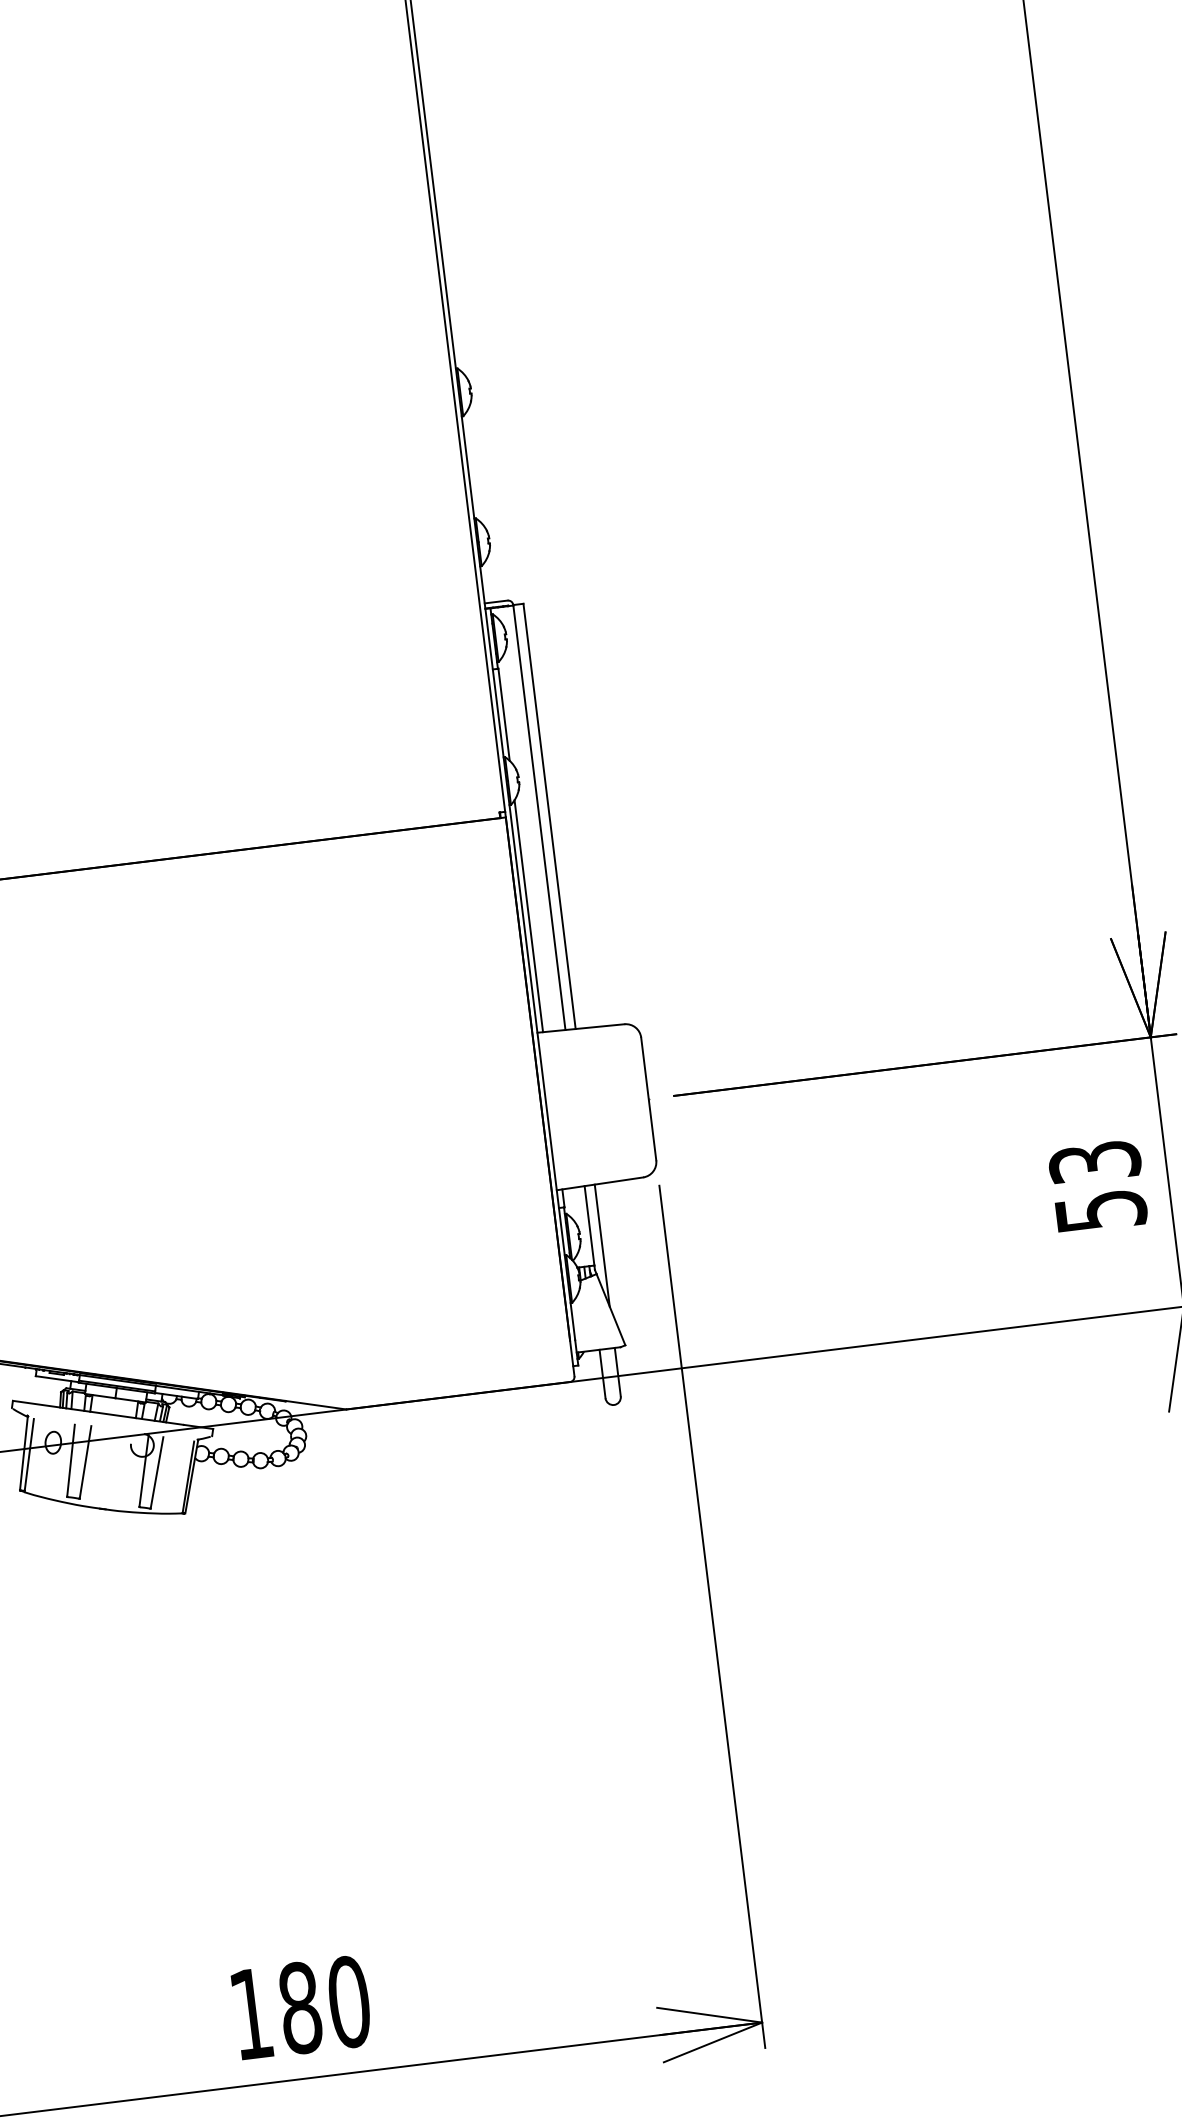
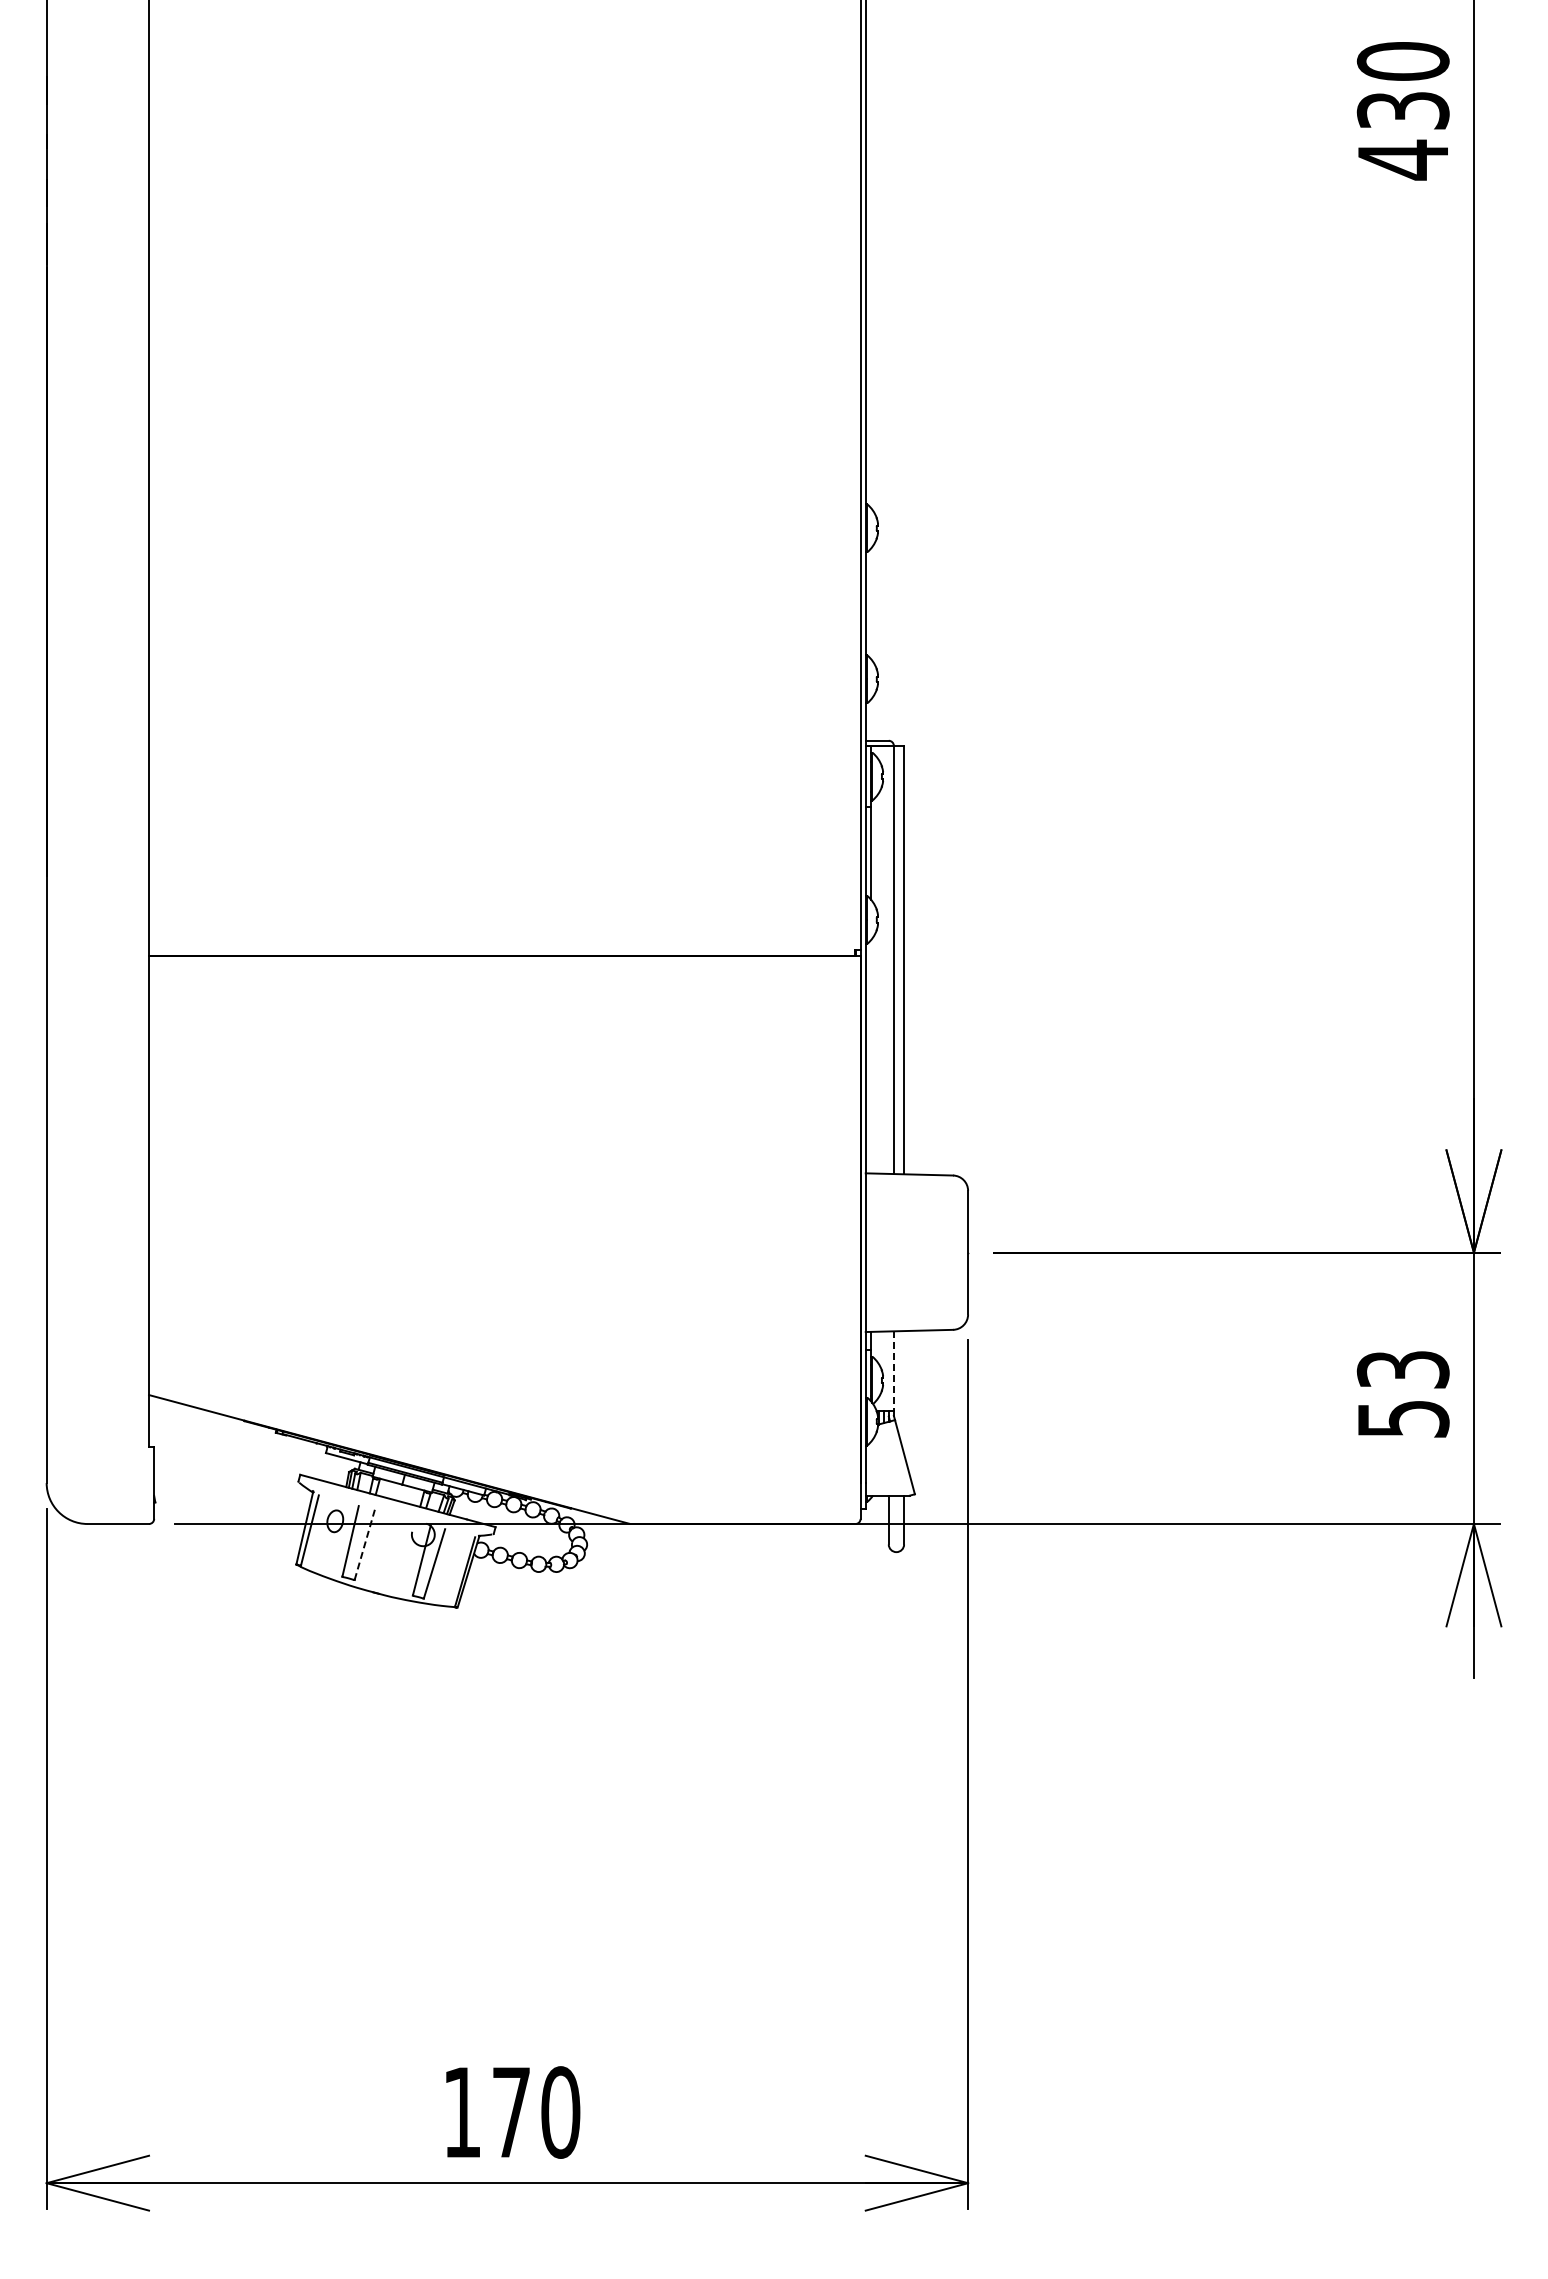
line: (528, 916) -> (871, 1056), removed
line: (589, 1226) -> (893, 1371), solid -> dashed
line: (602, 1245) -> (904, 1392), removed
line: (85, 1462) -> (364, 1544), solid -> dashed
text: (300, 2008) -> (511, 2112), 180 -> 170

